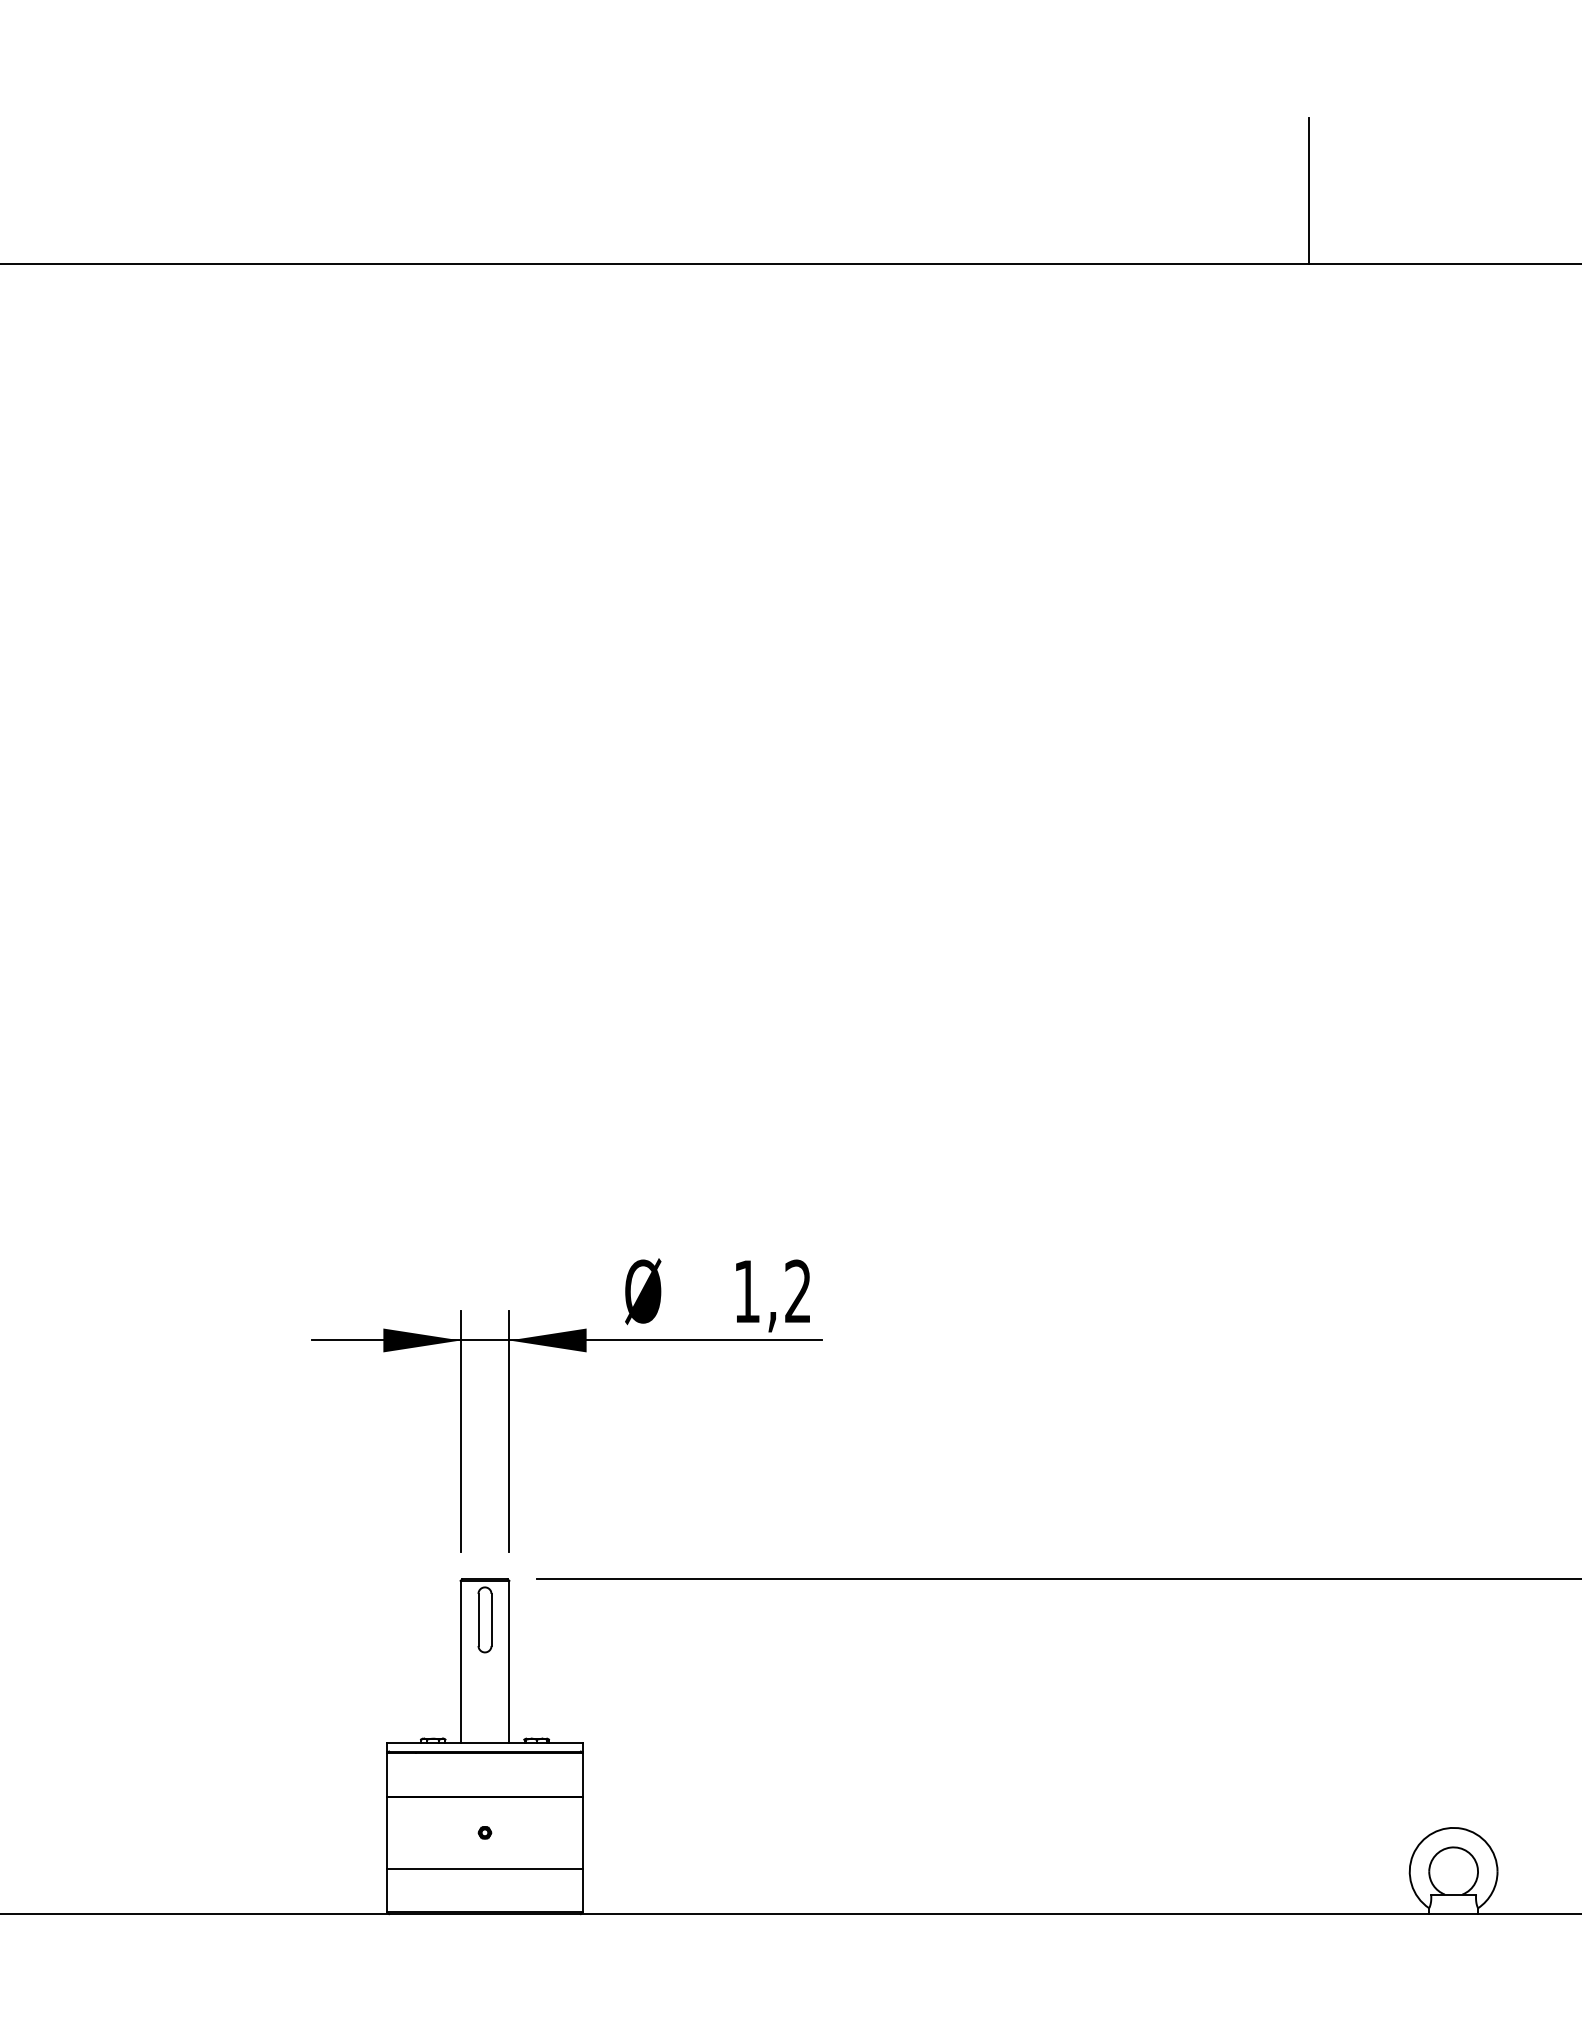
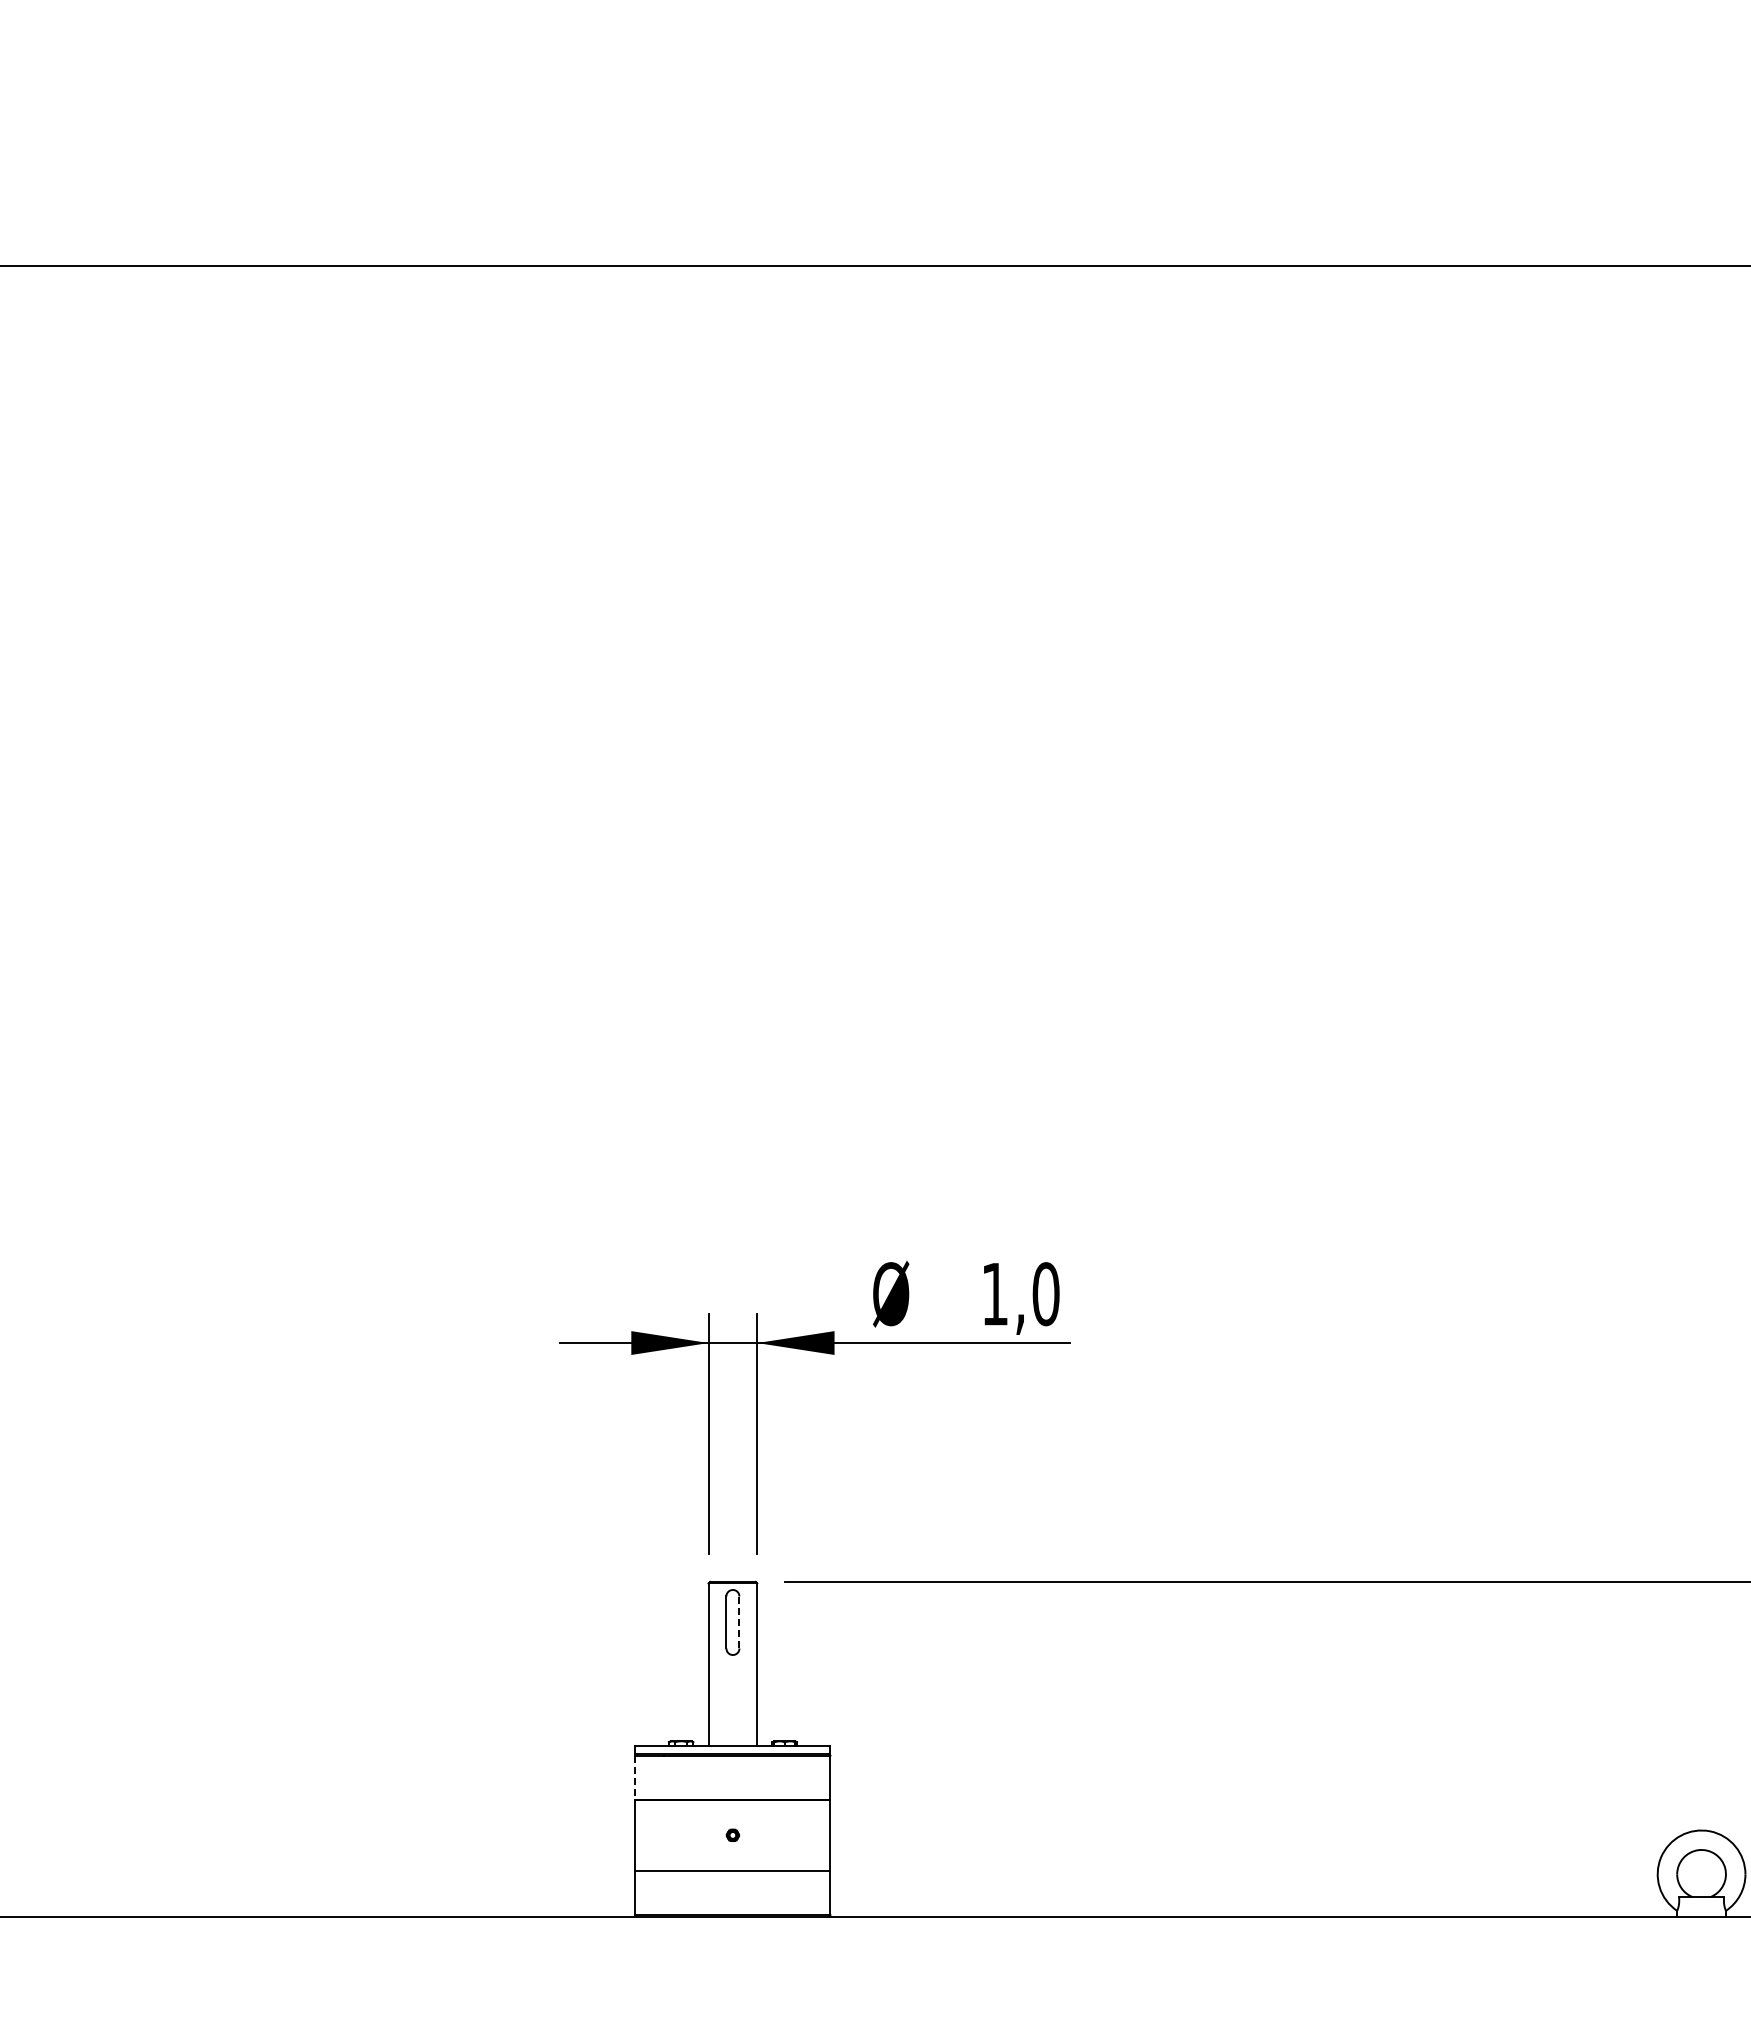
line: (1308, 190) -> (1556, 193), removed
text: (797, 1291) -> (1045, 1294), 1,2 -> 1,0
line: (491, 1618) -> (739, 1621), solid -> dashed
line: (387, 1774) -> (635, 1777), solid -> dashed

